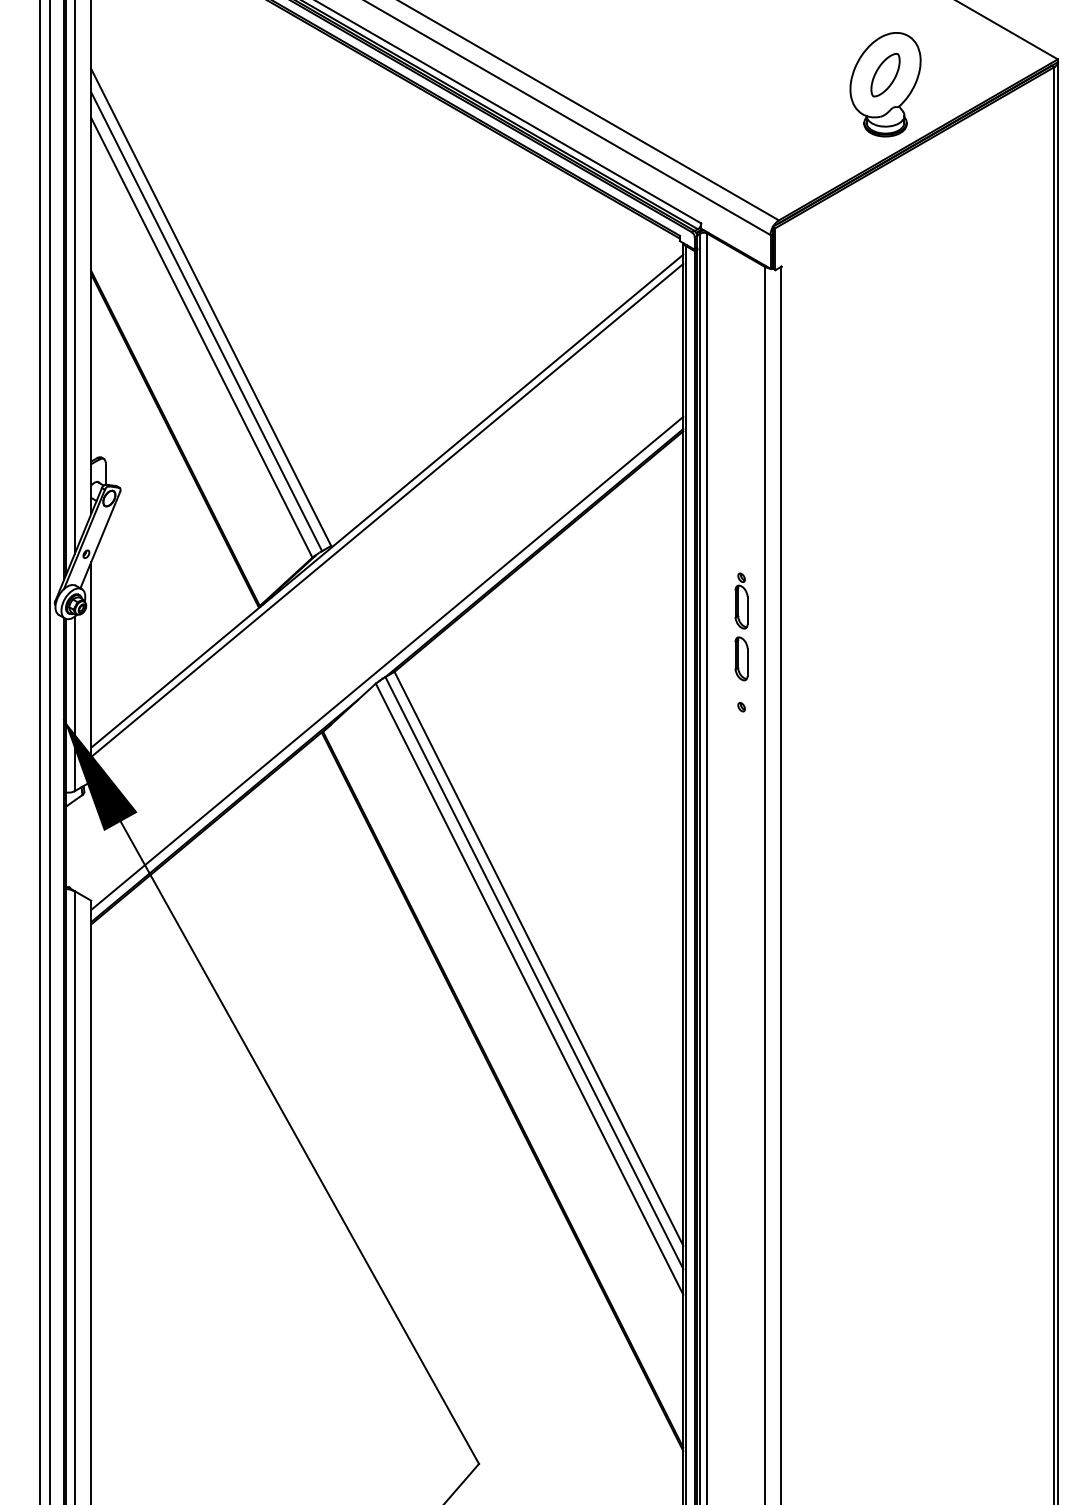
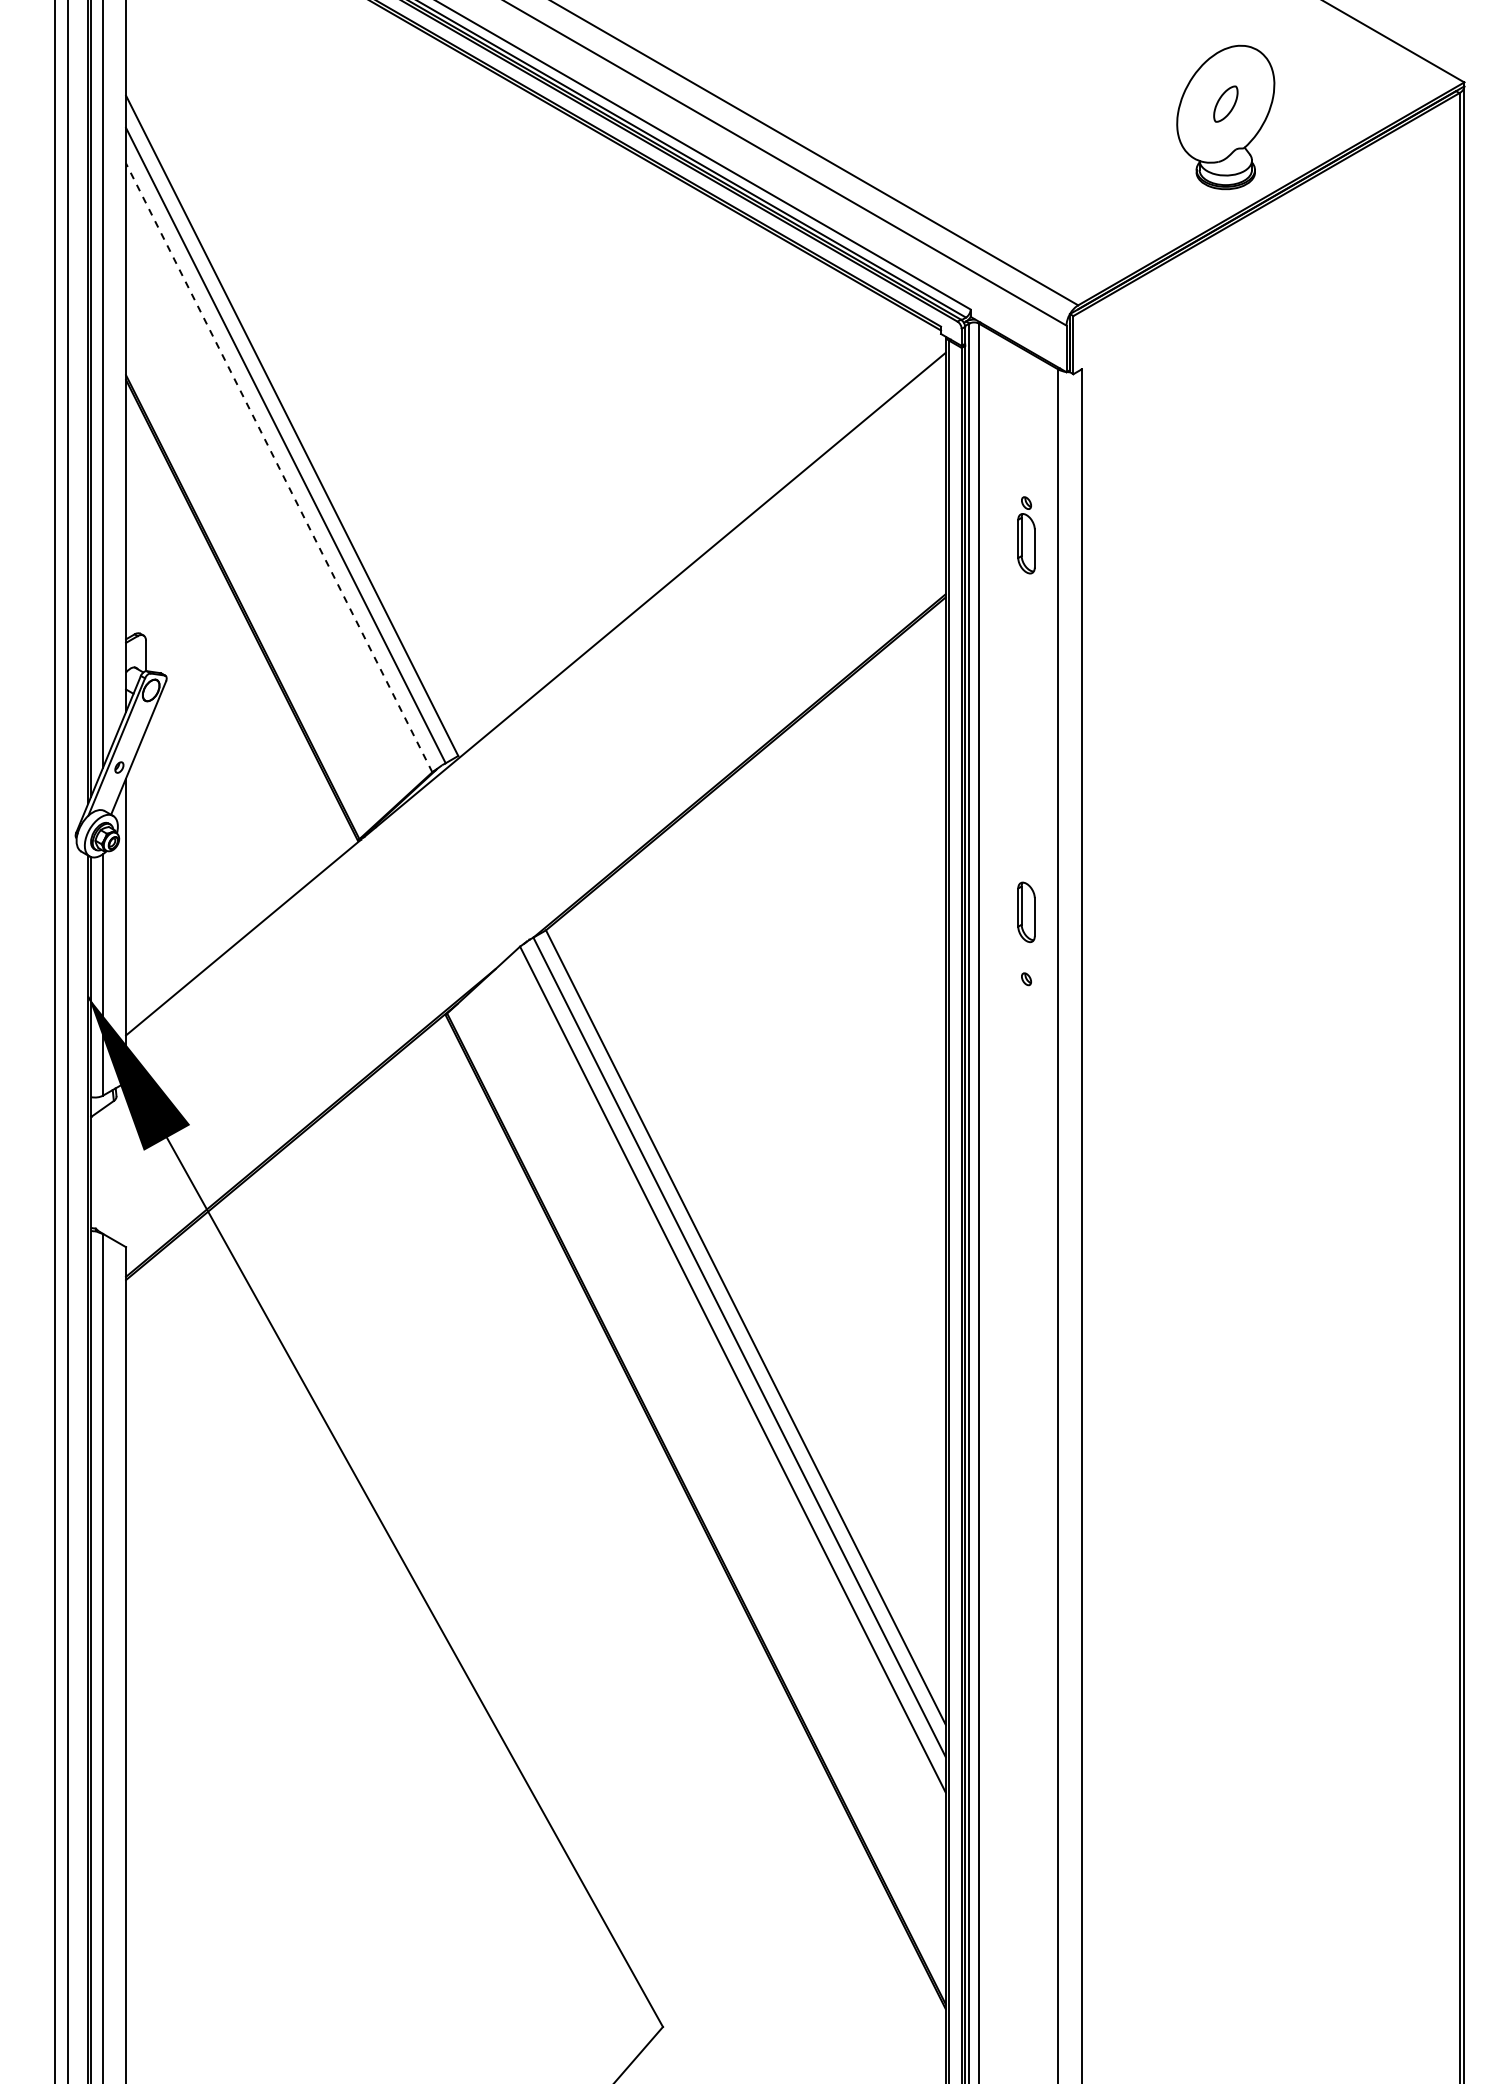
part: (885, 74) -> (1225, 103), size x0.6
line: (202, 337) -> (279, 467), solid -> dashed
line: (386, 510) -> (535, 706), removed
part: (741, 601) -> (1026, 535), moved
line: (386, 663) -> (535, 918), removed

